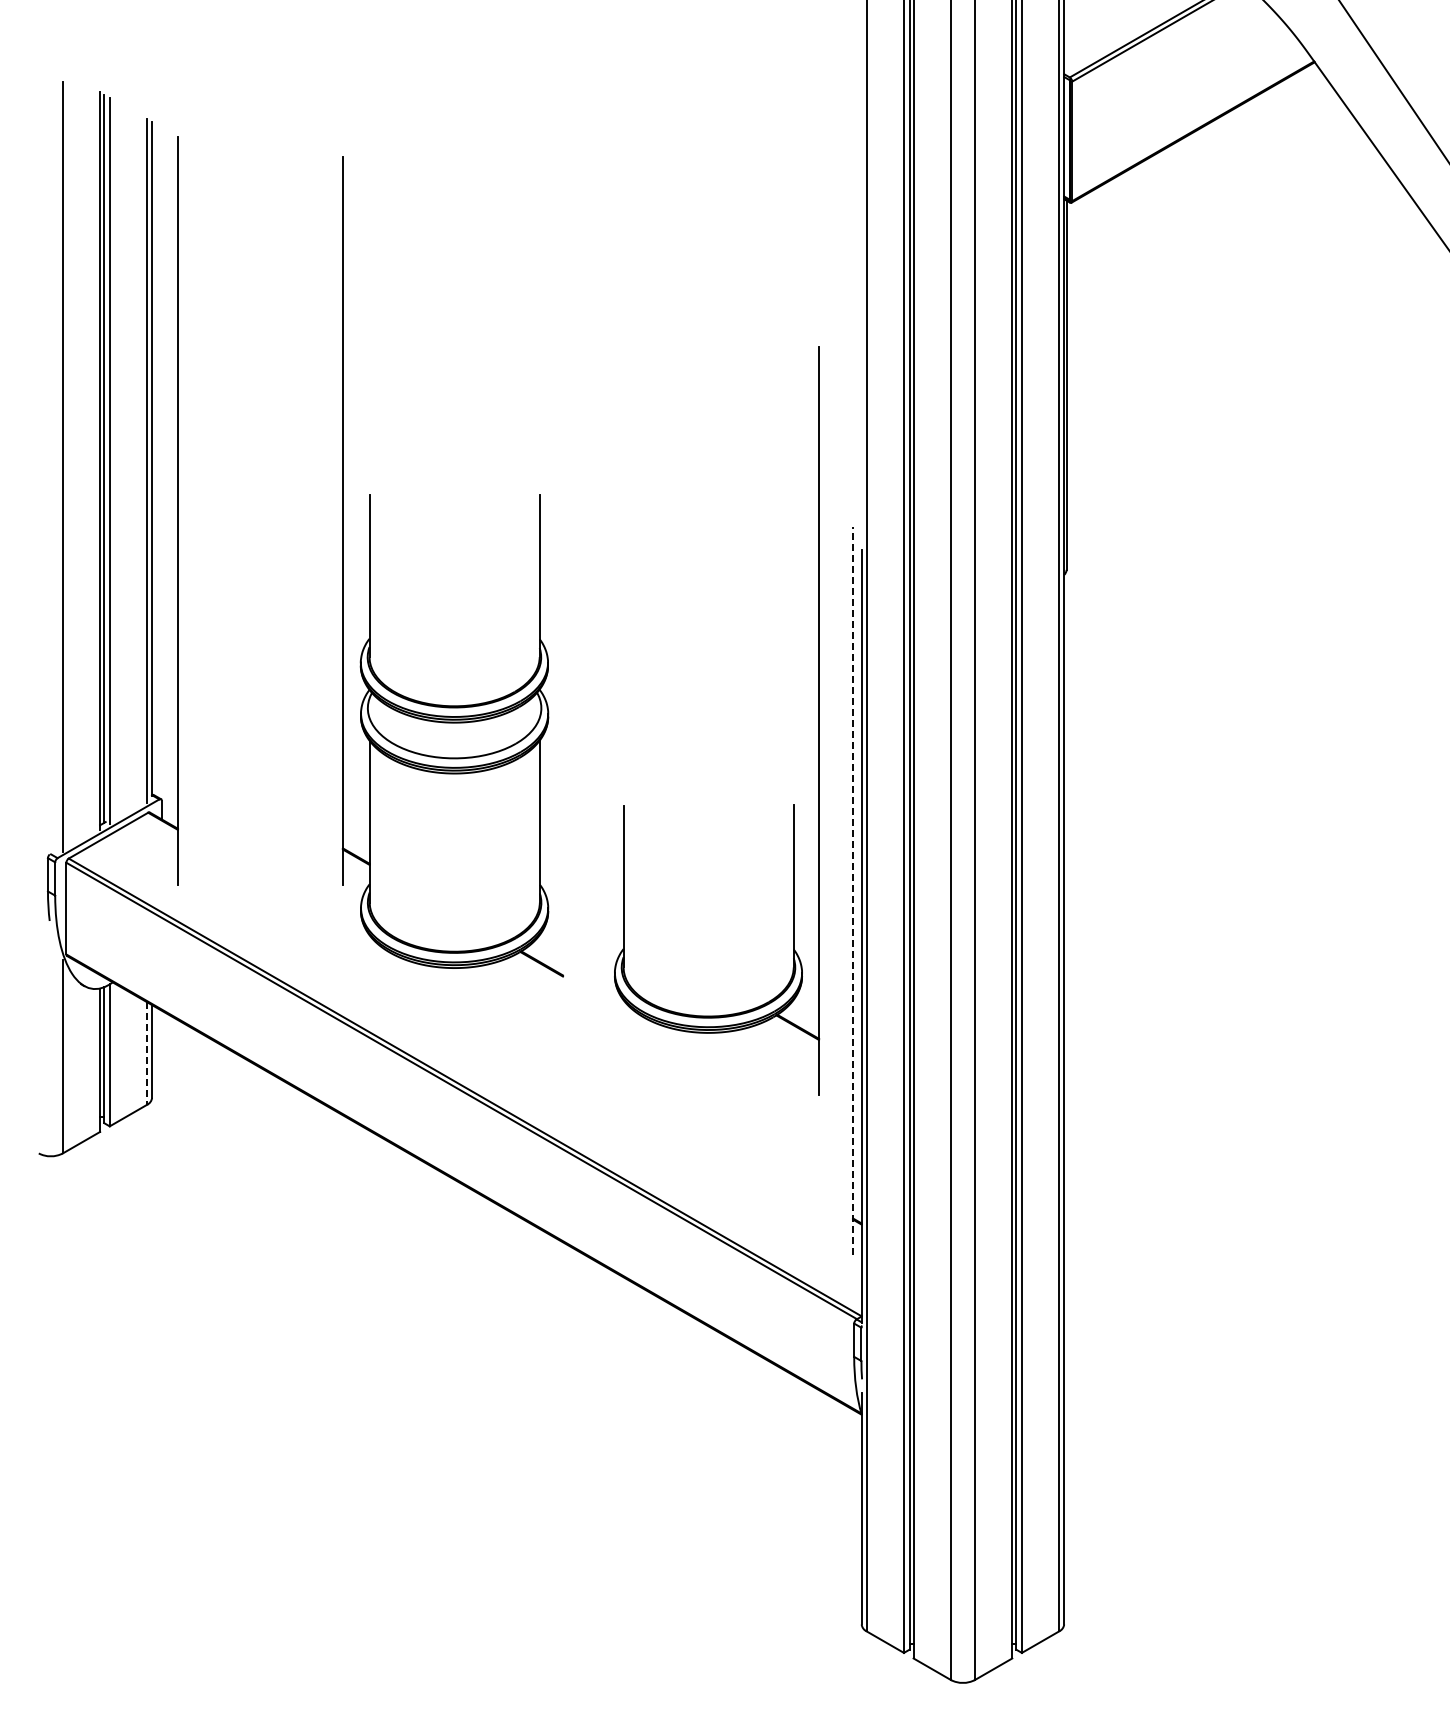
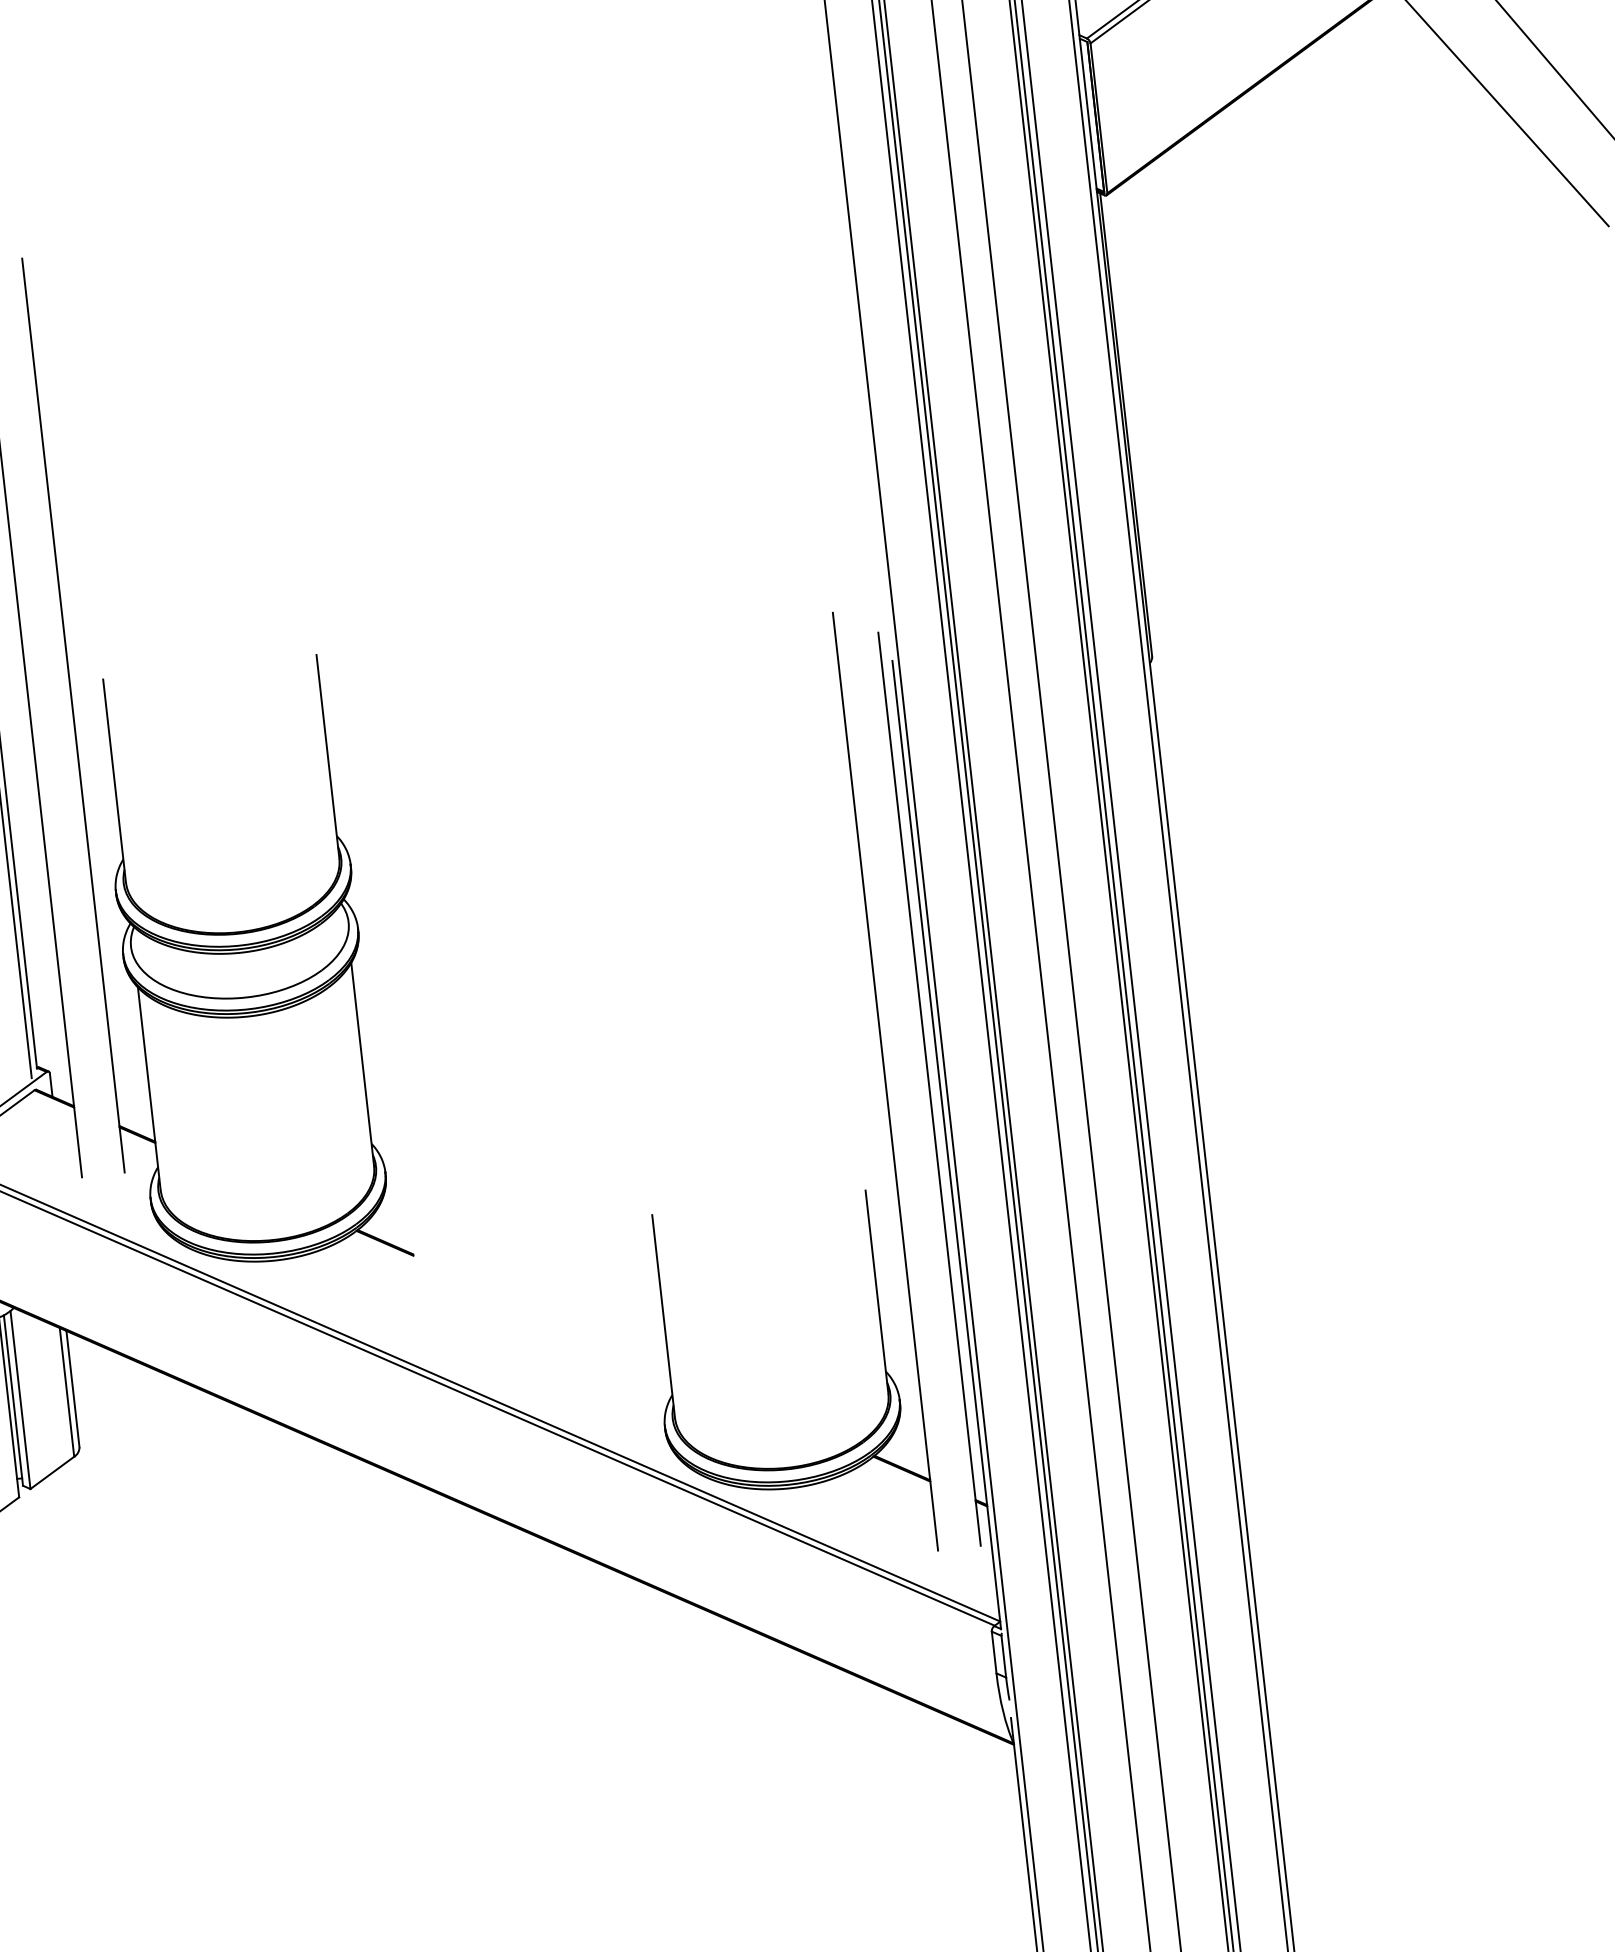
part: (370, 566) -> (114, 768), moved
part: (818, 720) -> (884, 1080), moved
line: (853, 890) -> (930, 1088), dashed -> solid
line: (147, 1054) -> (67, 1393), dashed -> solid

